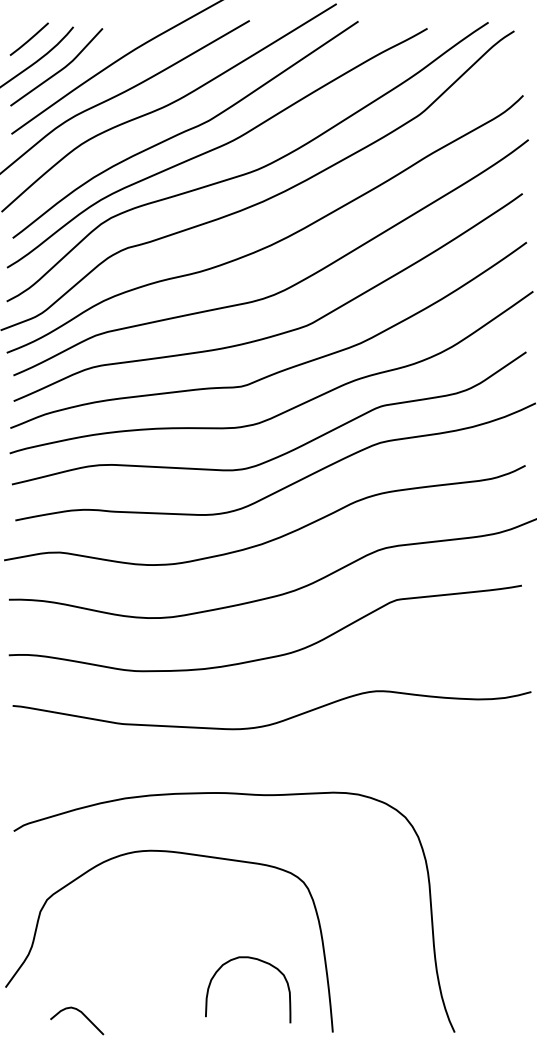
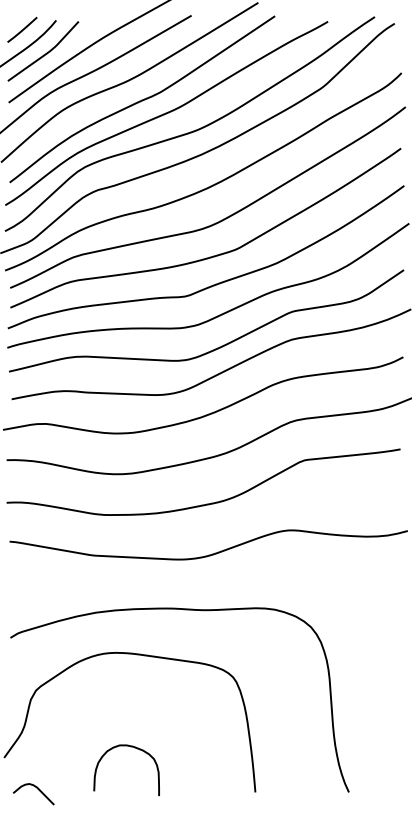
curve: (252, 959) -> (129, 747), moved
curve: (82, 1014) -> (37, 789), moved

